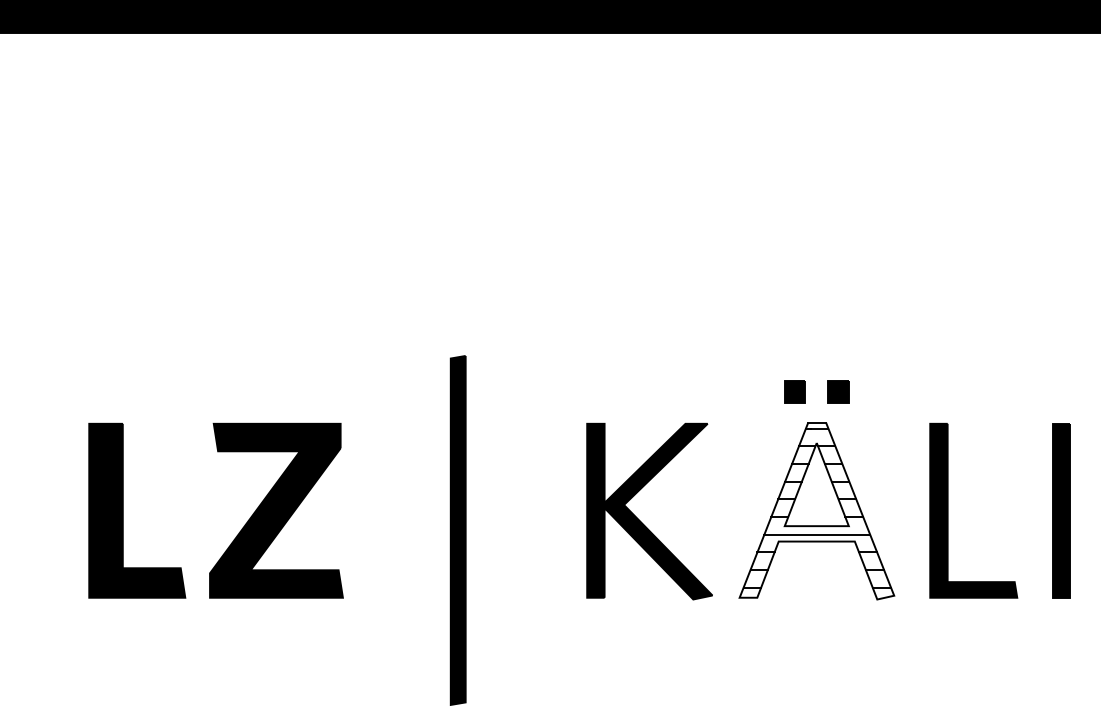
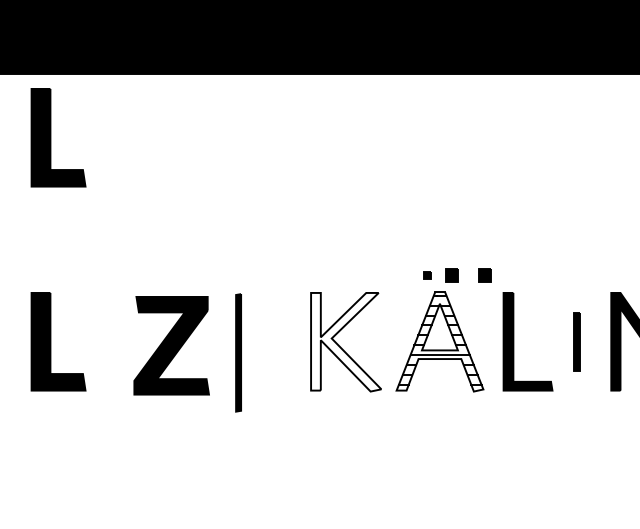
part: (124, 146) -> (51, 137), added
part: (794, 392) -> (427, 275), size x0.6
part: (896, 392) -> (484, 275), added
part: (276, 510) -> (171, 345), moved
fill: (650, 510) -> (346, 341), removed
part: (1060, 510) -> (576, 341), size x0.6
part: (457, 529) -> (238, 352), size x0.6

